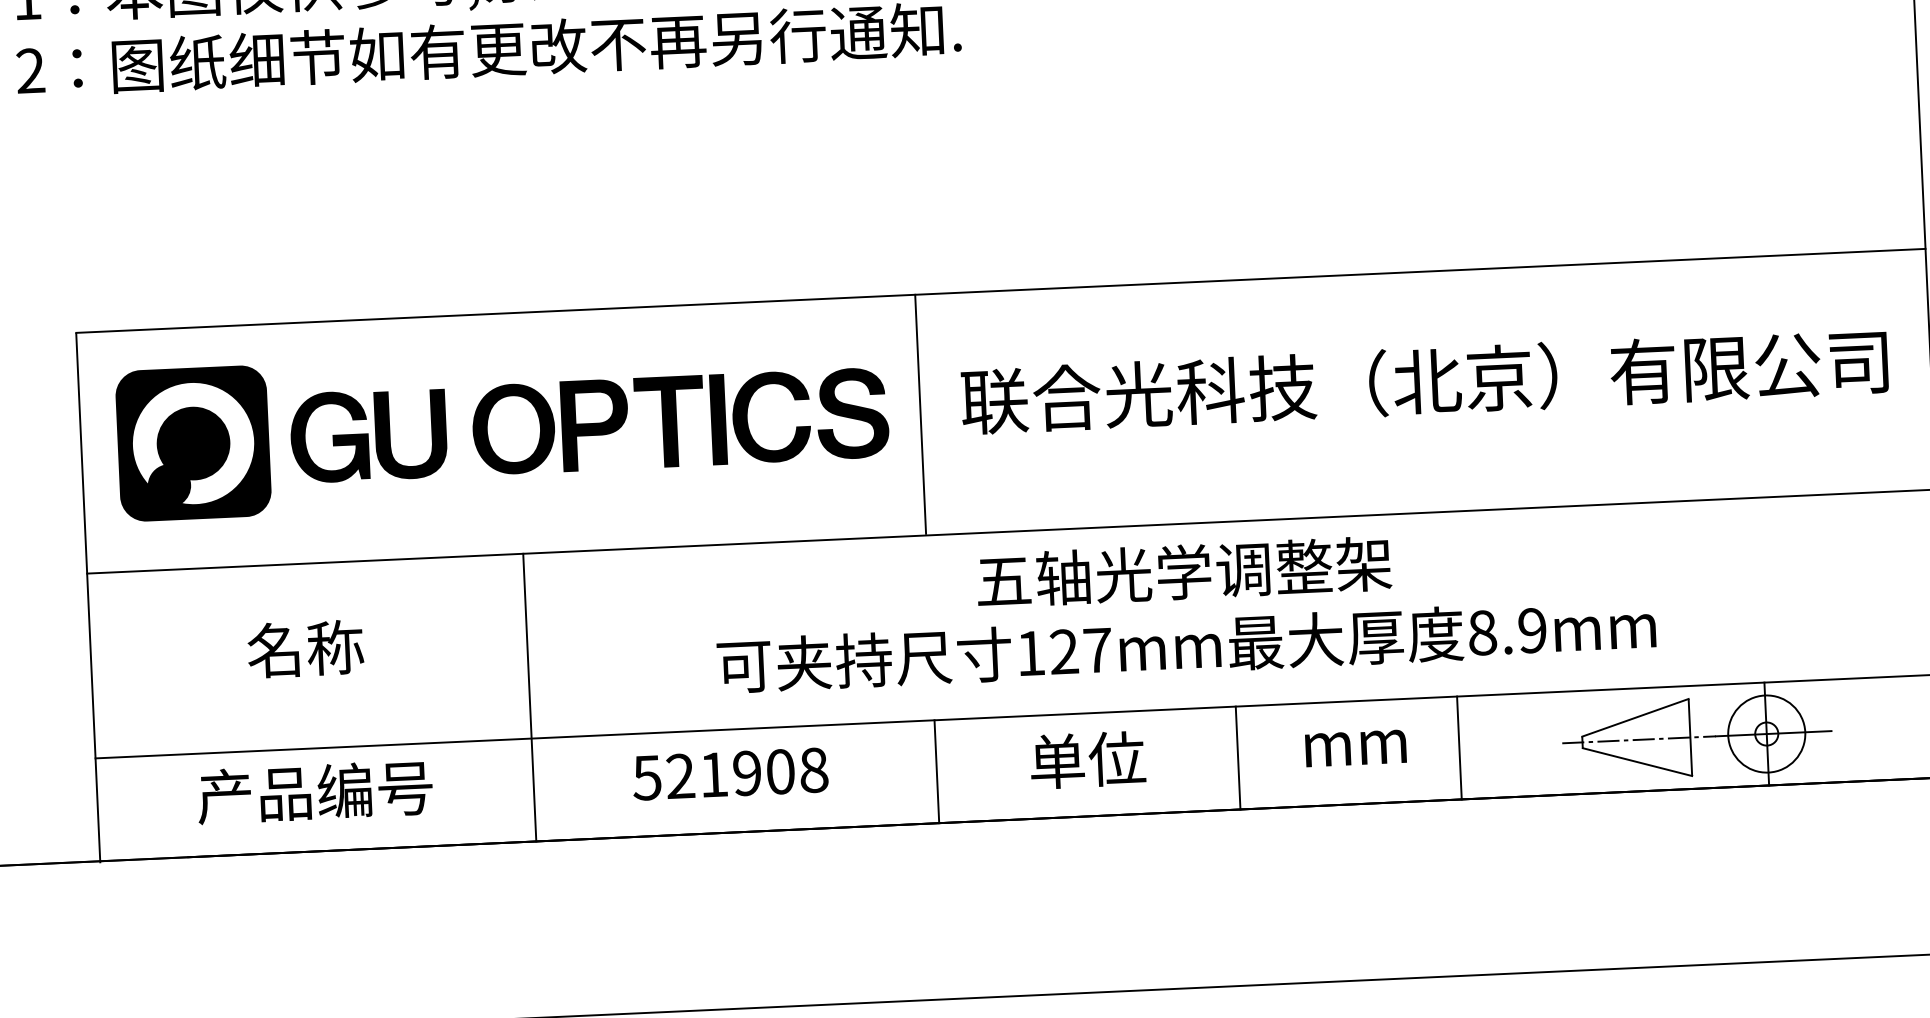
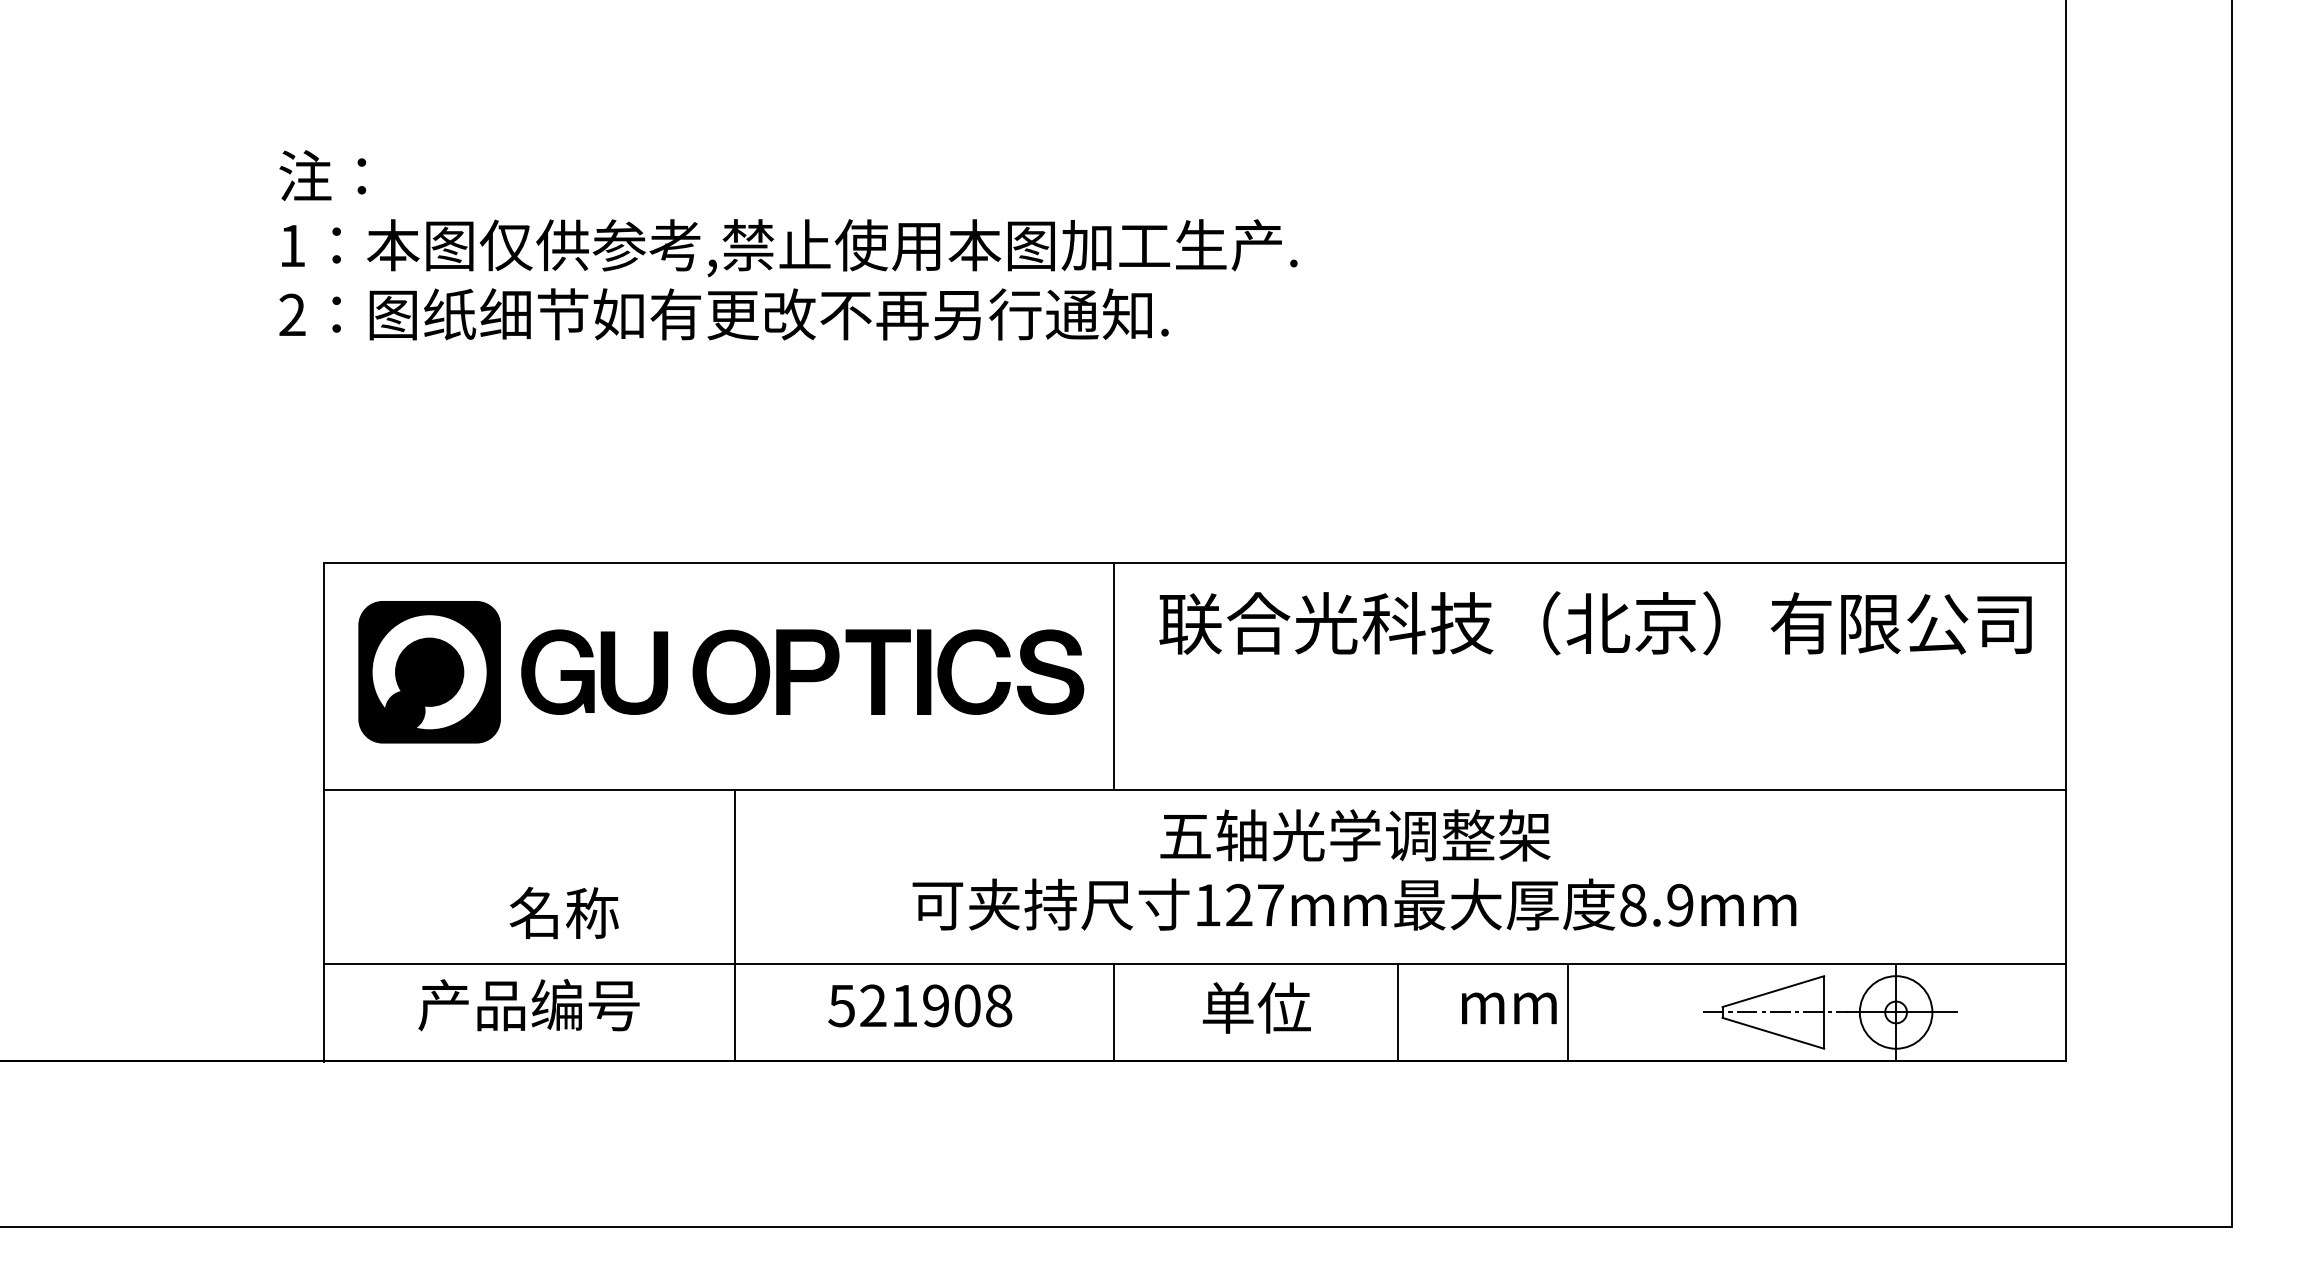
text: (1424, 381) -> (1595, 623), moved
text: (304, 649) -> (563, 913), moved
line: (1459, 748) -> (1567, 1012), moved

